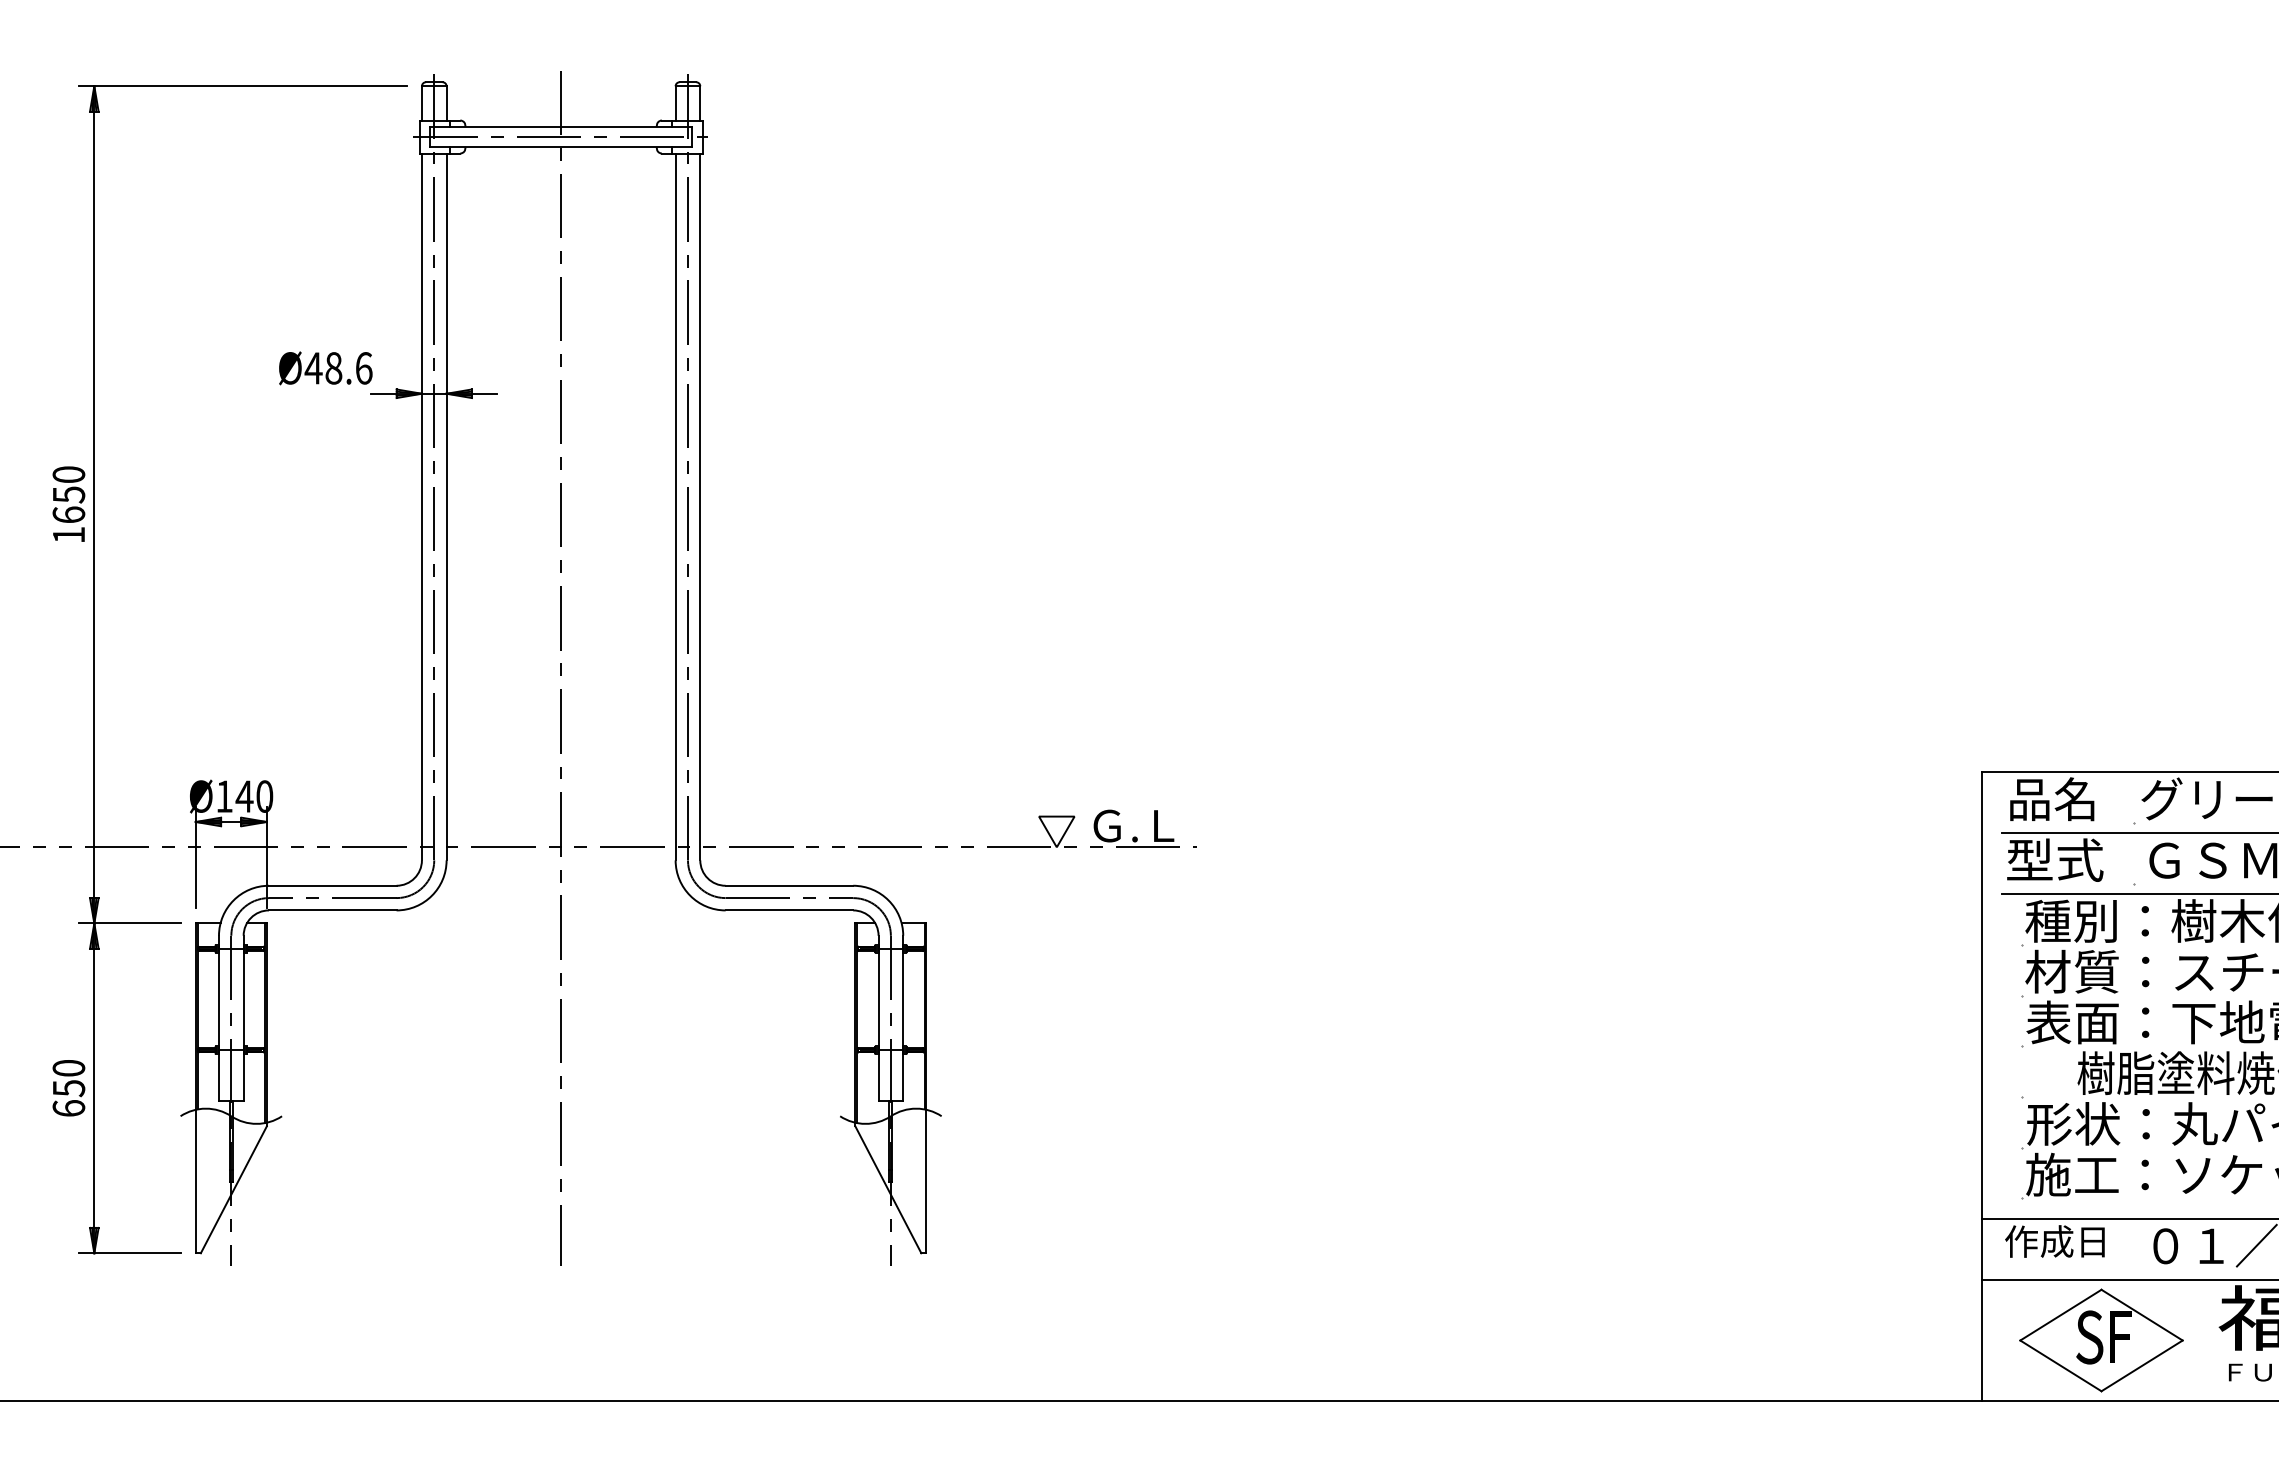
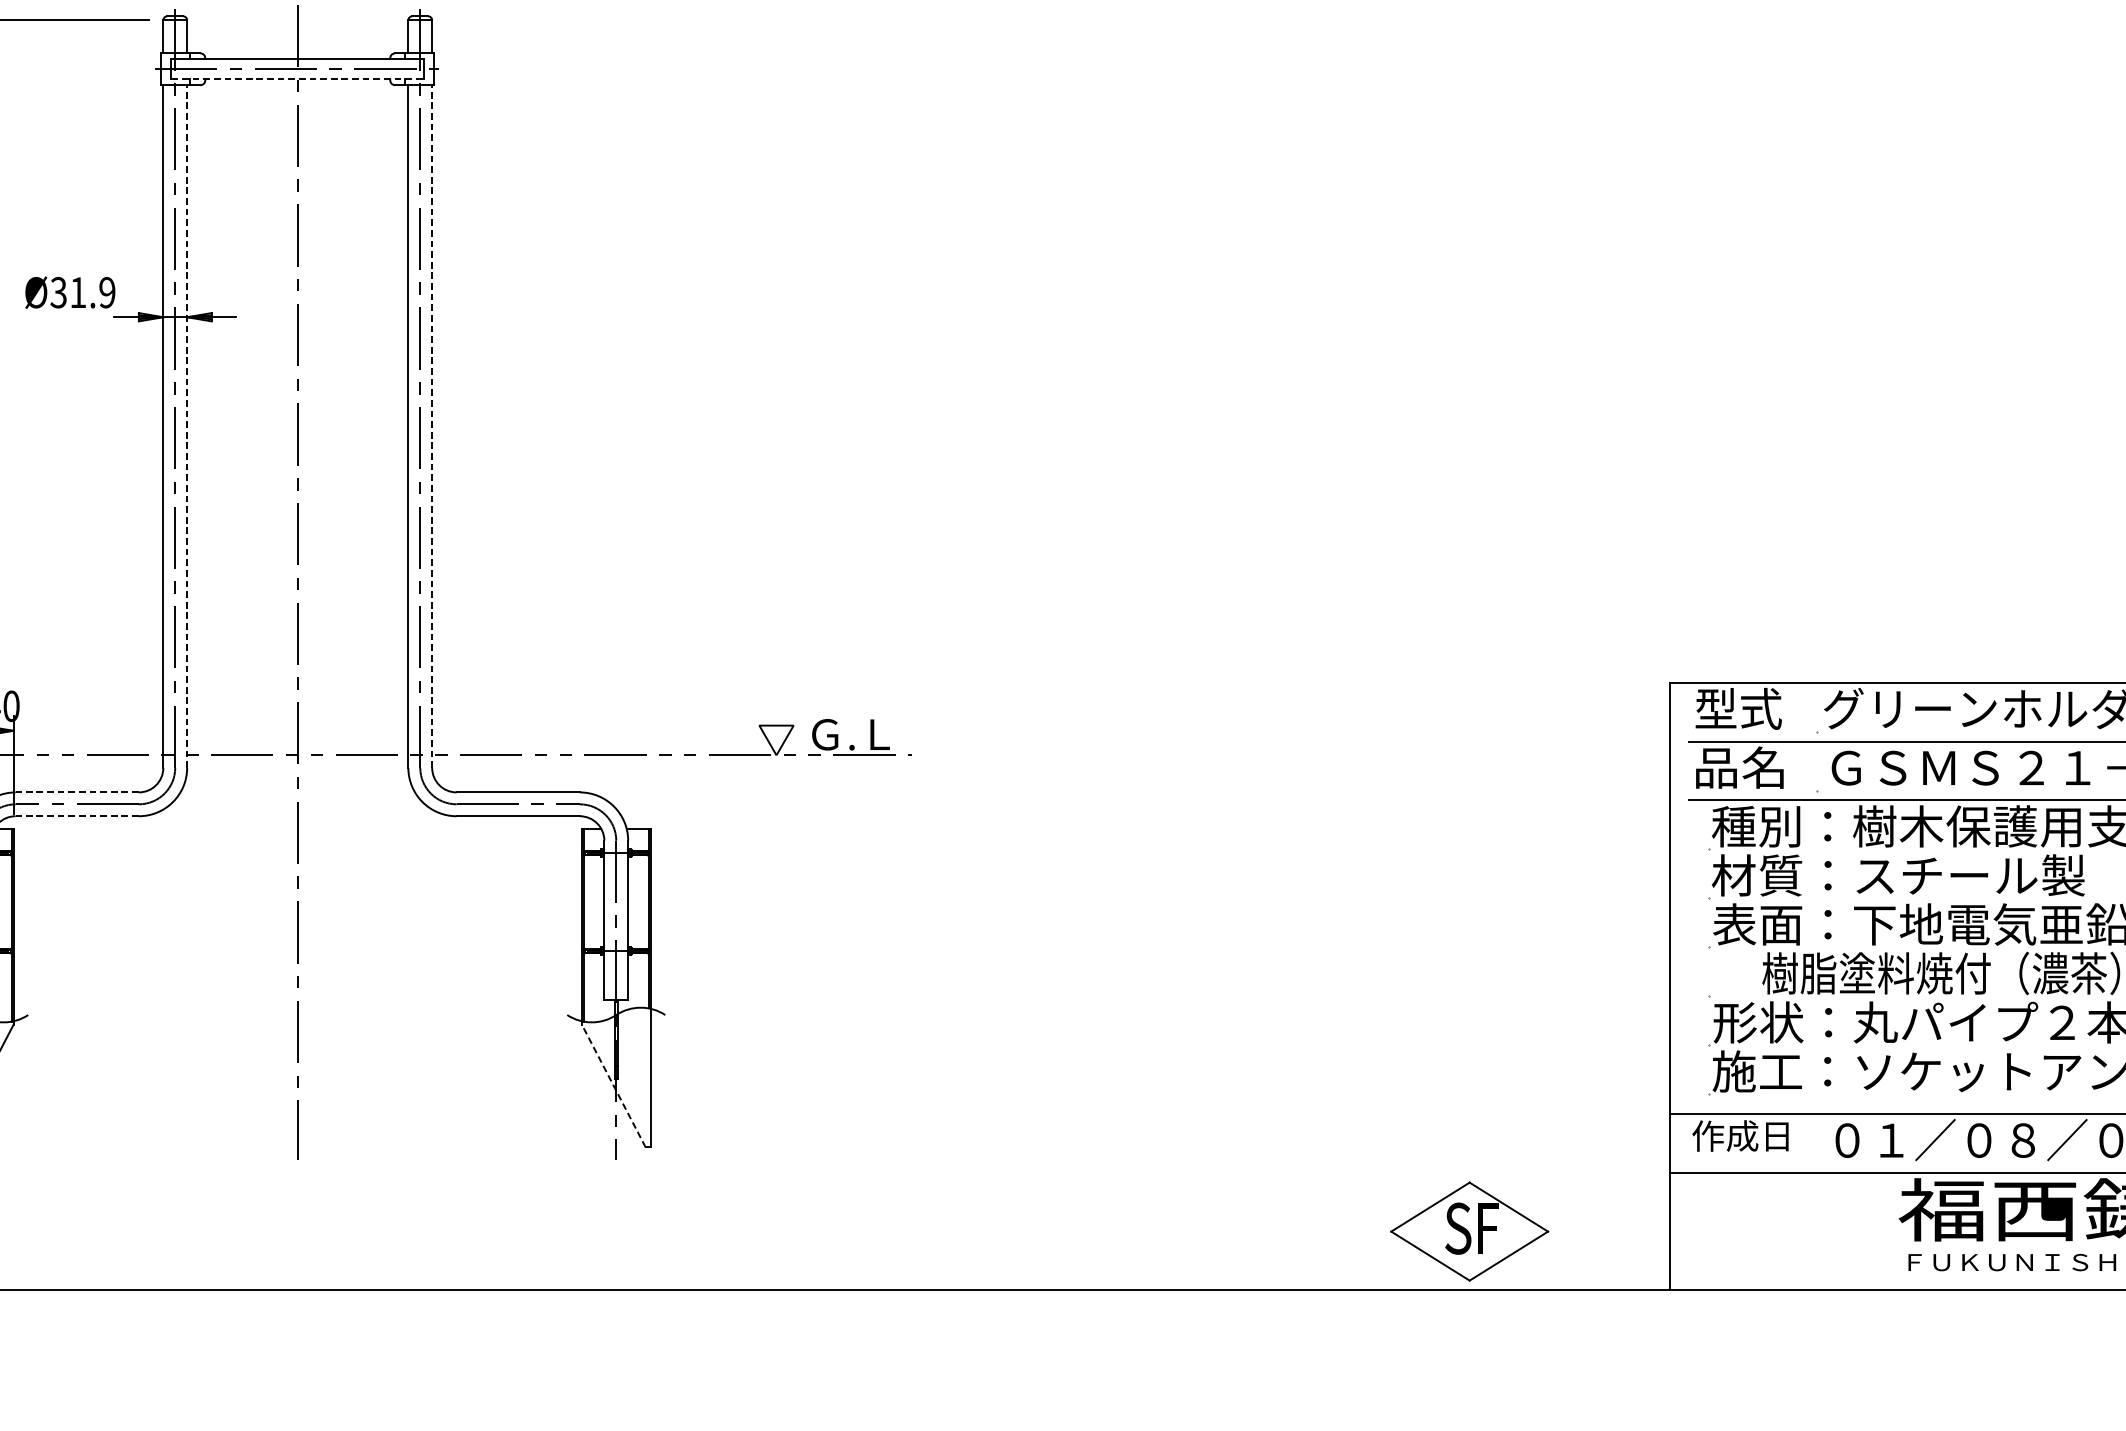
line: (561, 147) -> (298, 79), solid -> dashed
text: (338, 368) -> (82, 292), Ø48.6 -> Ø31.9
line: (446, 506) -> (187, 426), solid -> dashed
line: (700, 506) -> (432, 426), solid -> dashed
text: (2052, 799) -> (1738, 709), 品名 -> 型式
text: (2055, 859) -> (1741, 767), 型式 -> 品名
line: (332, 885) -> (76, 792), solid -> dashed
line: (332, 910) -> (76, 816), solid -> dashed
line: (888, 1189) -> (613, 1085), solid -> dashed
part: (2101, 1340) -> (1469, 1231), moved

